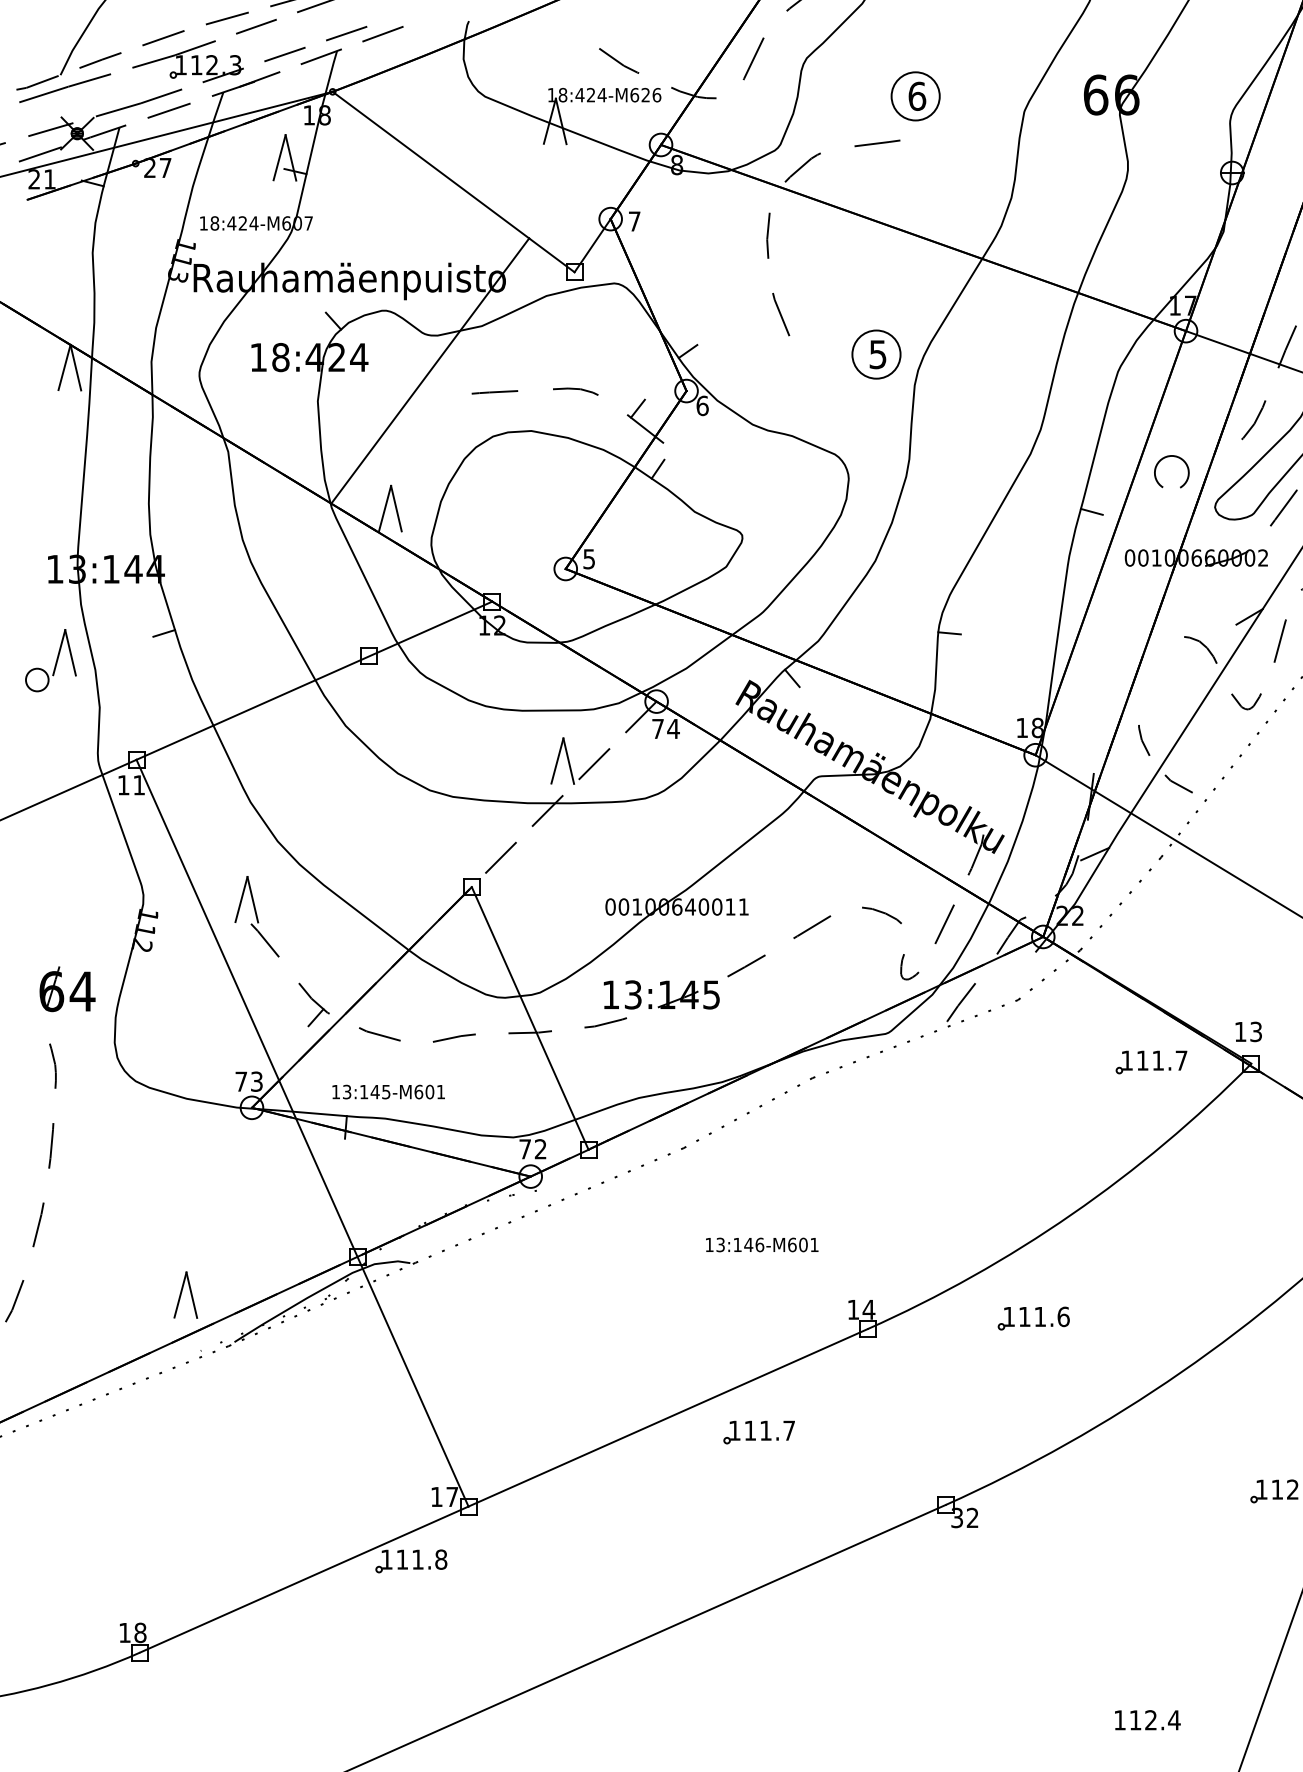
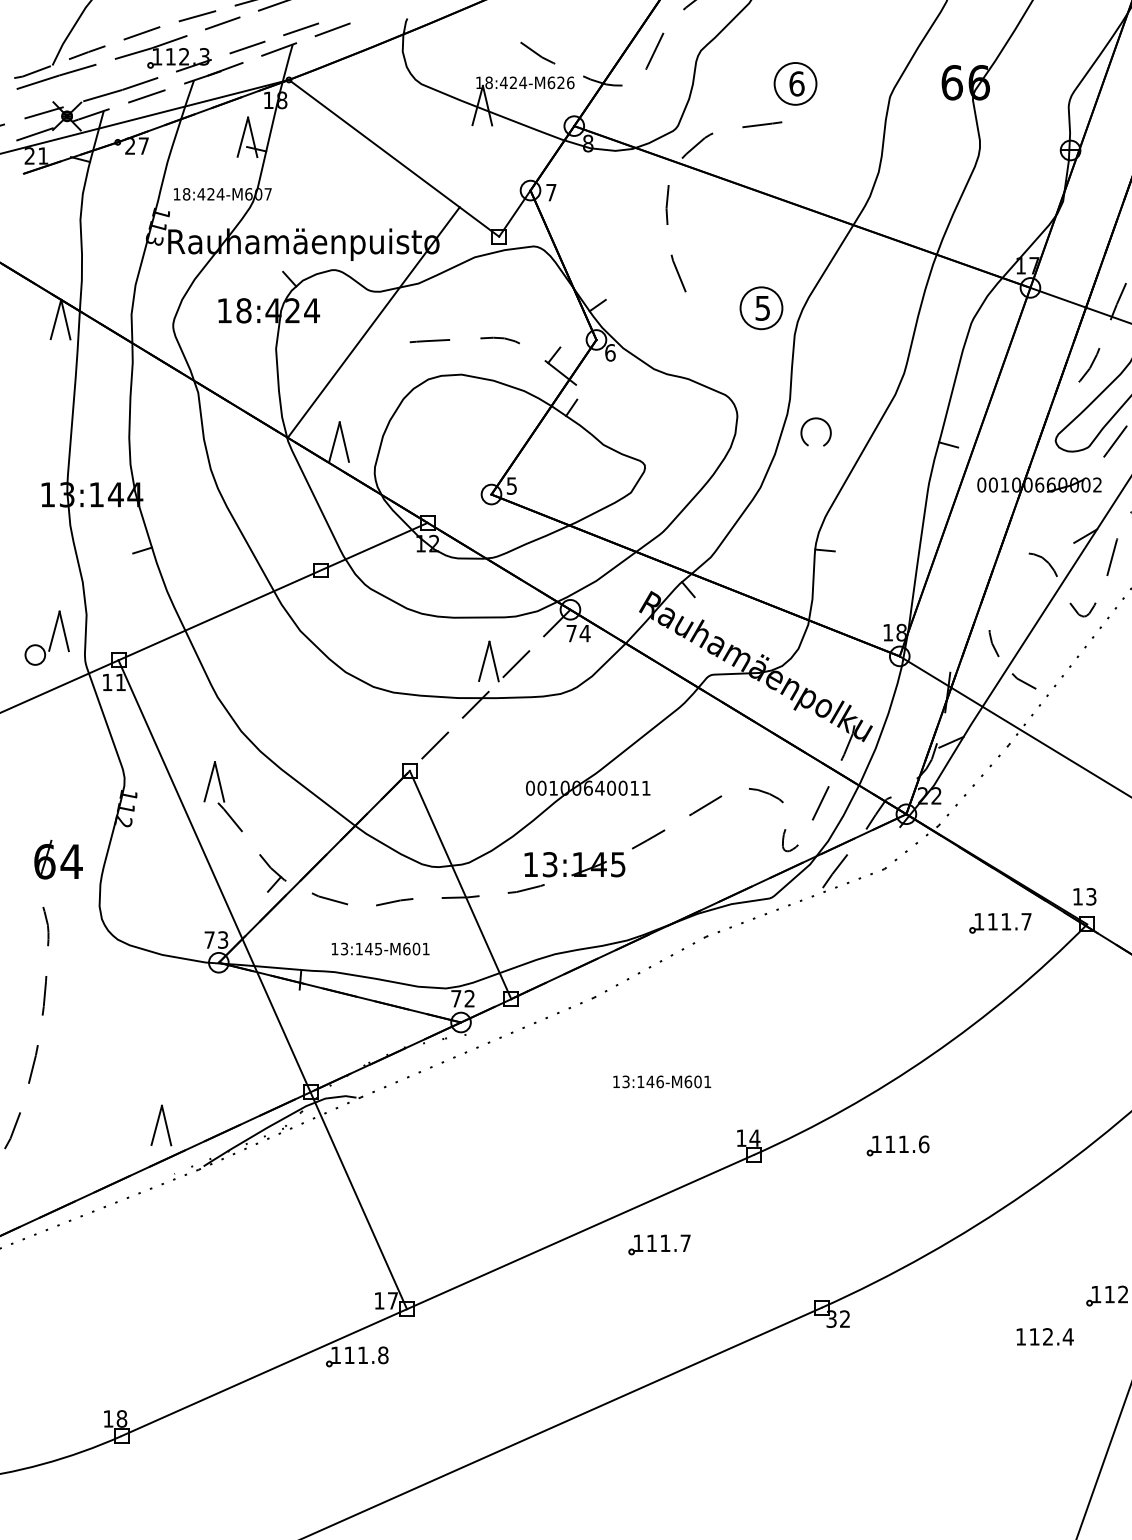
part: (1166, 458) -> (811, 420), moved
part: (50, 659) -> (46, 637), moved
text: (388, 1091) -> (380, 948), moved
text: (1146, 1719) -> (1044, 1336), moved

